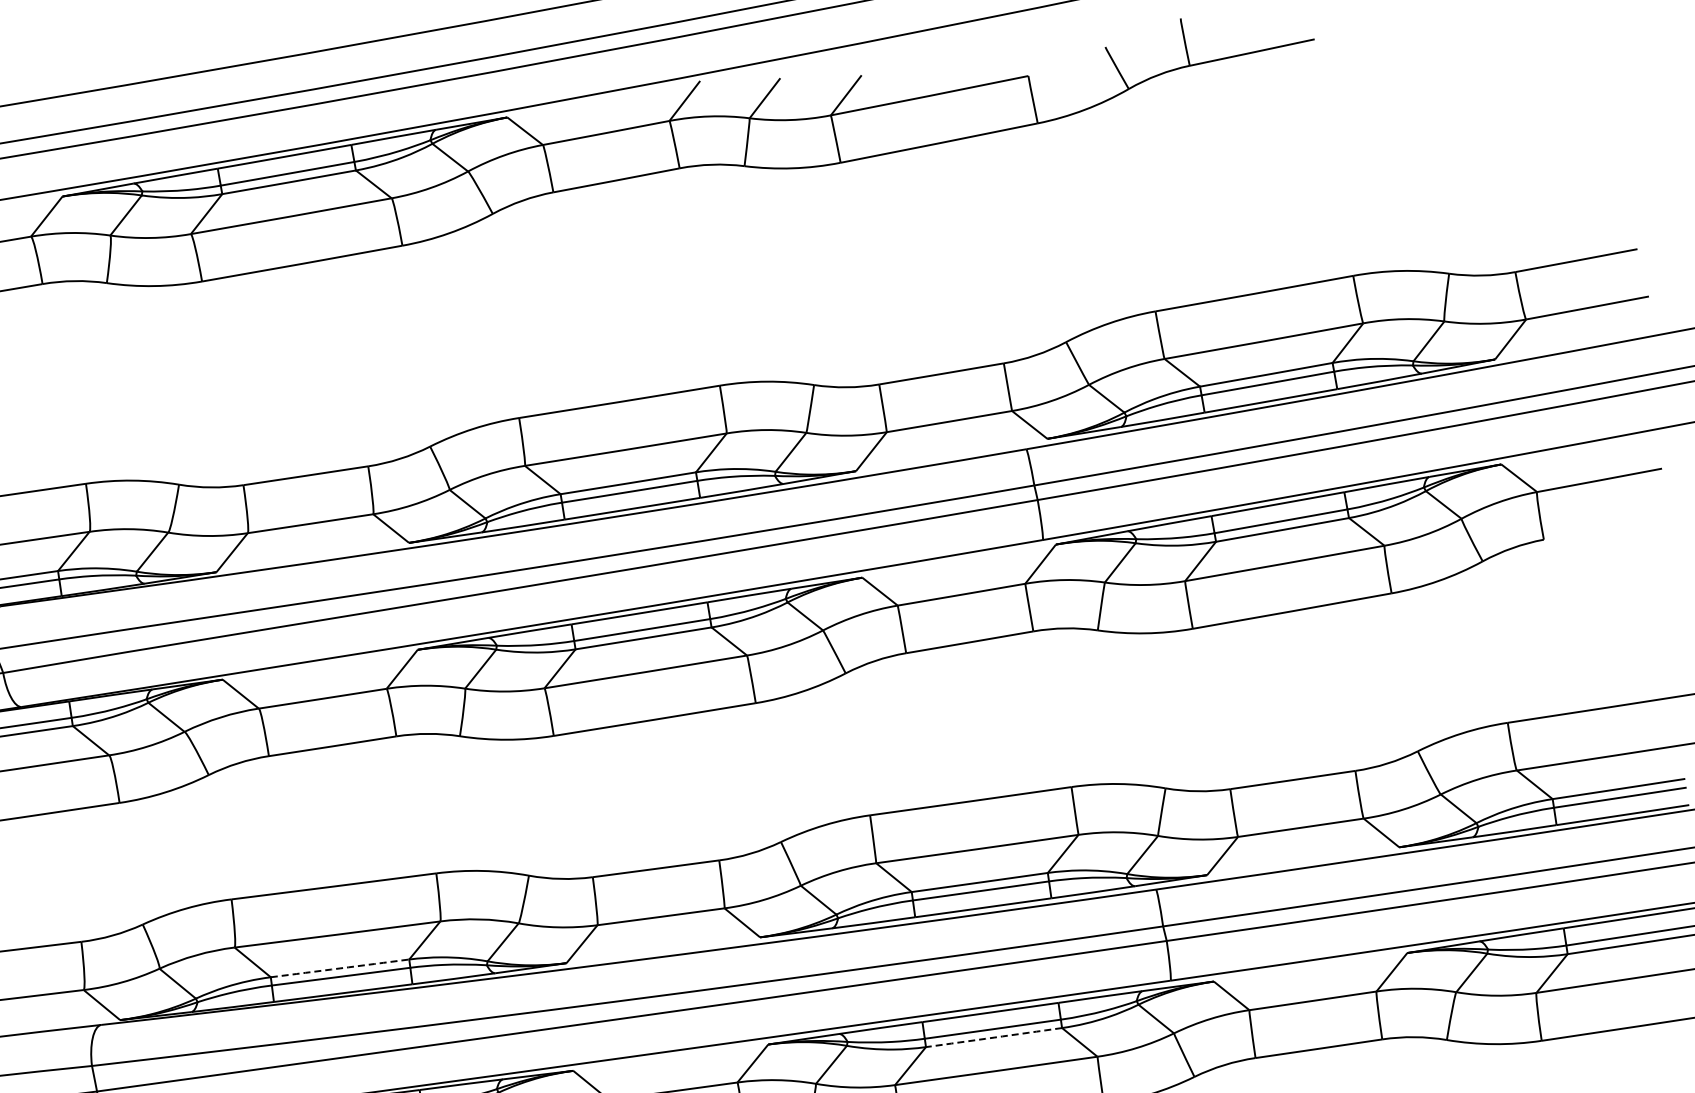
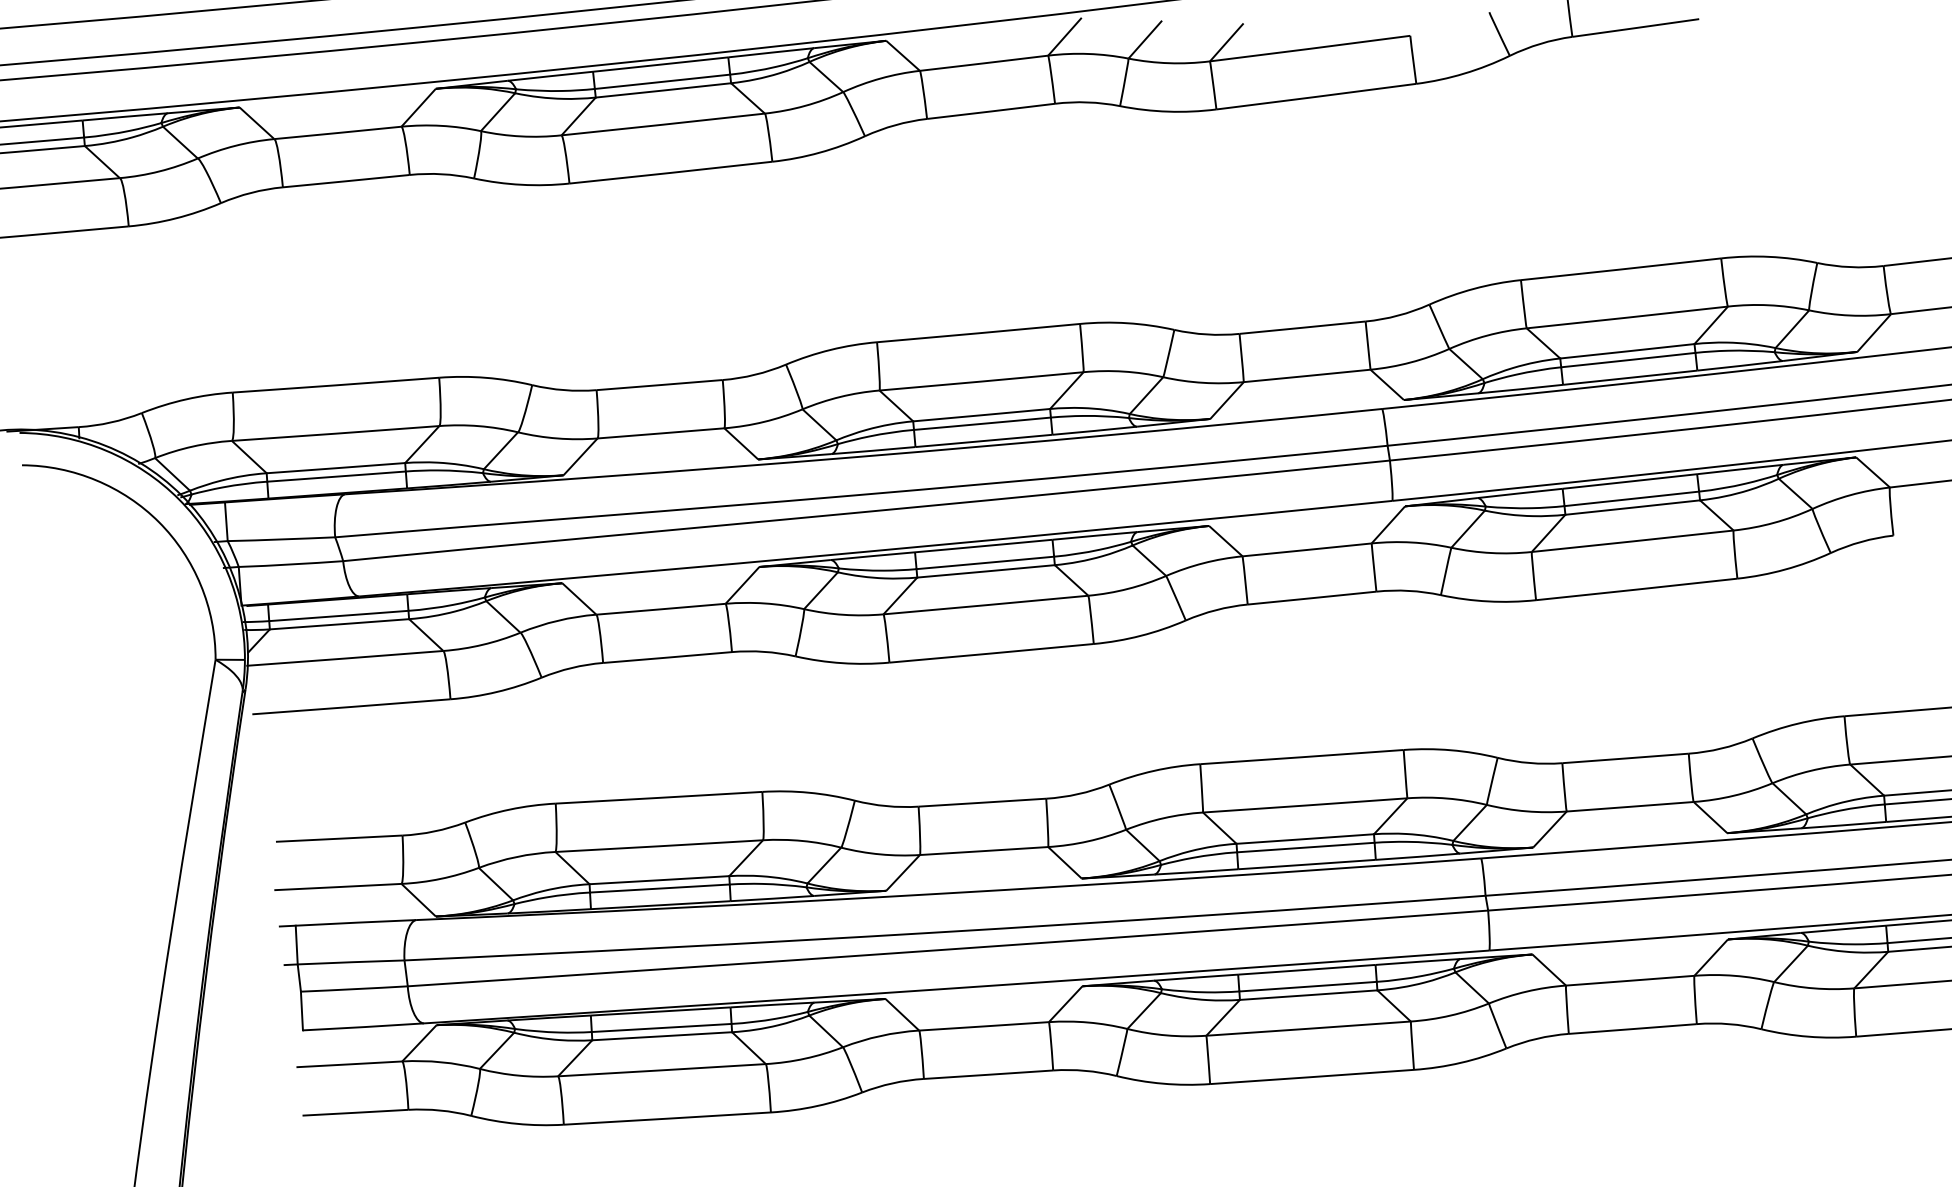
arc: (340, 968) -> (659, 880), dashed -> solid
arc: (993, 1037) -> (1308, 995), dashed -> solid

